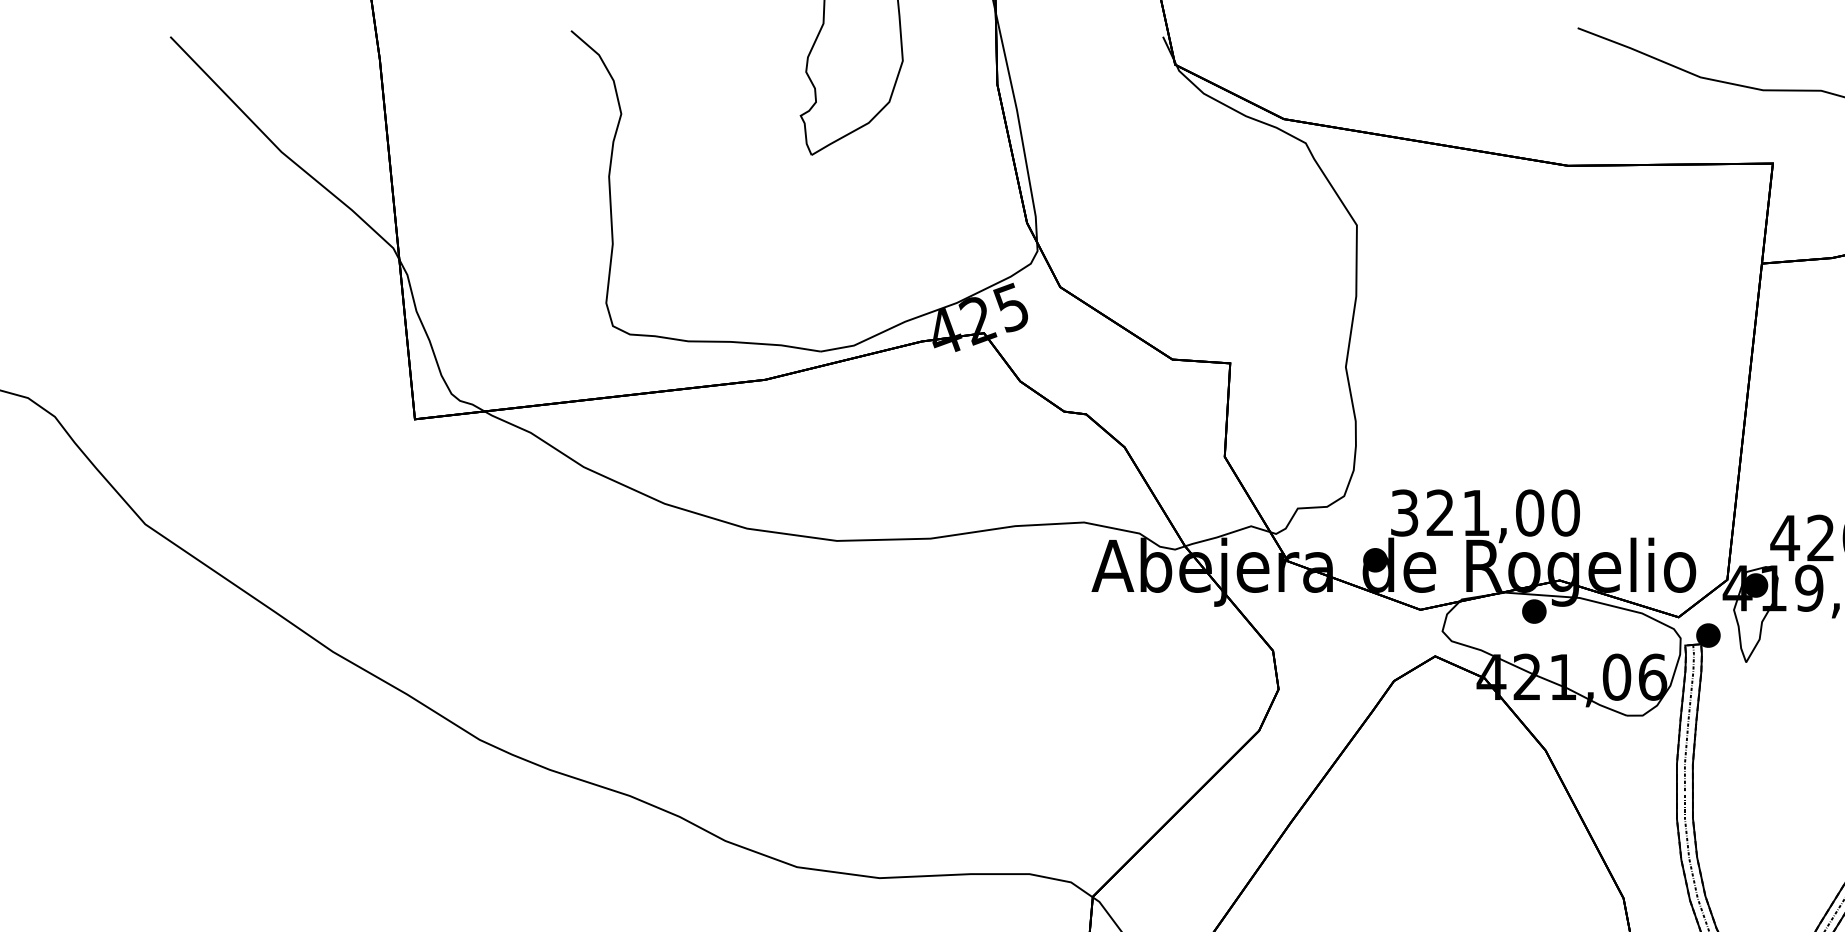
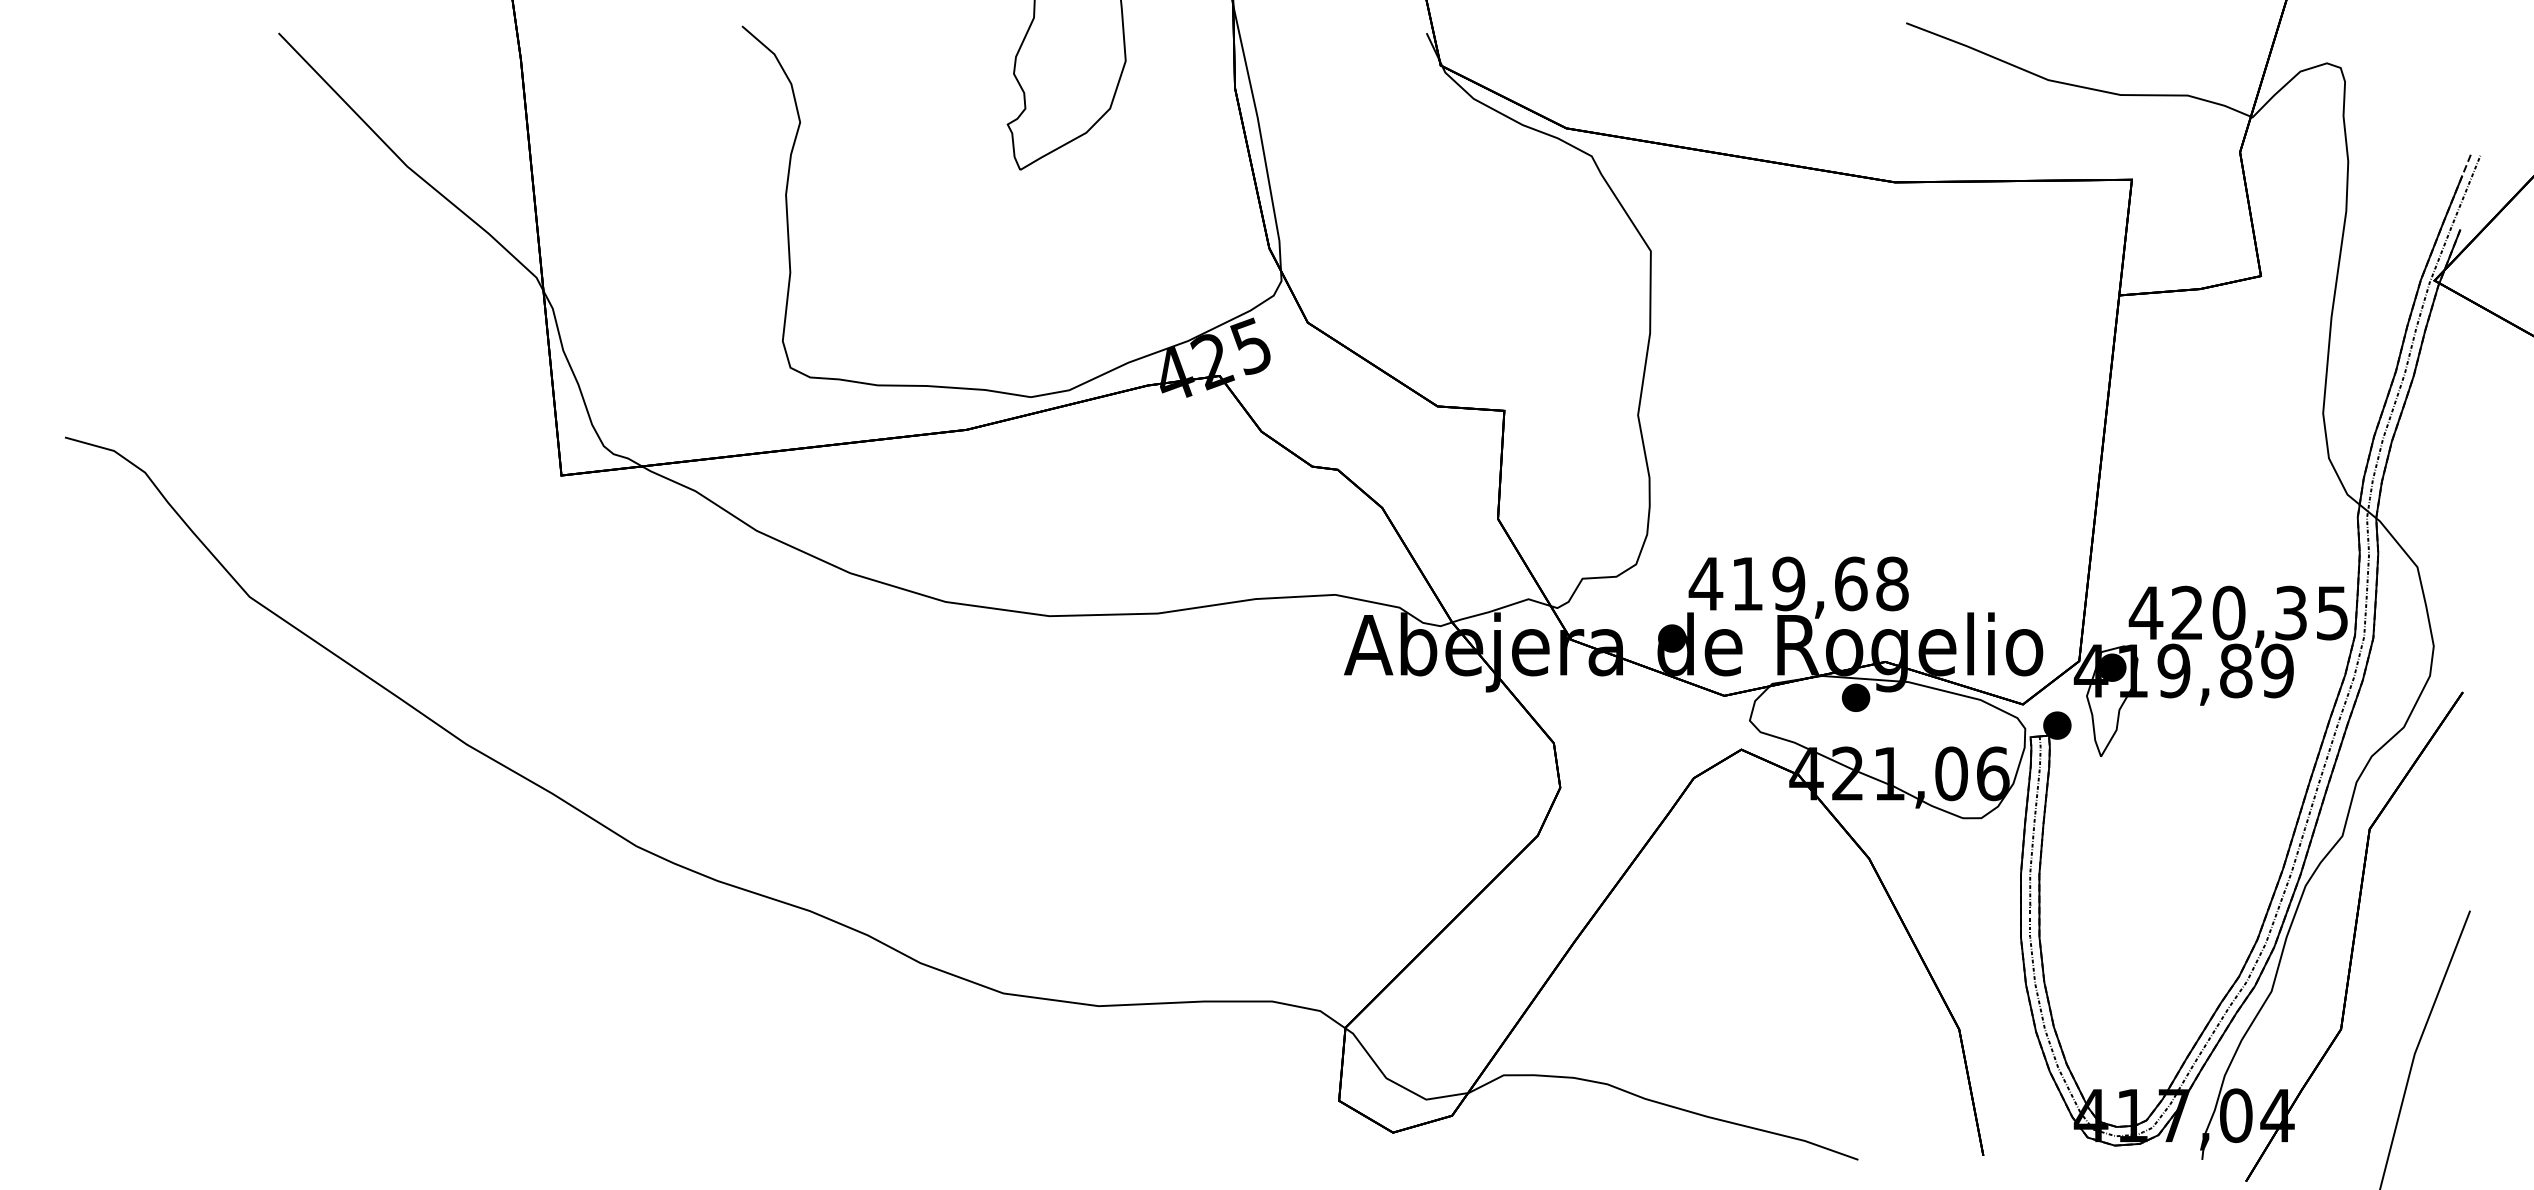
text: (1484, 512) -> (1798, 583), 321,00 -> 419,68

